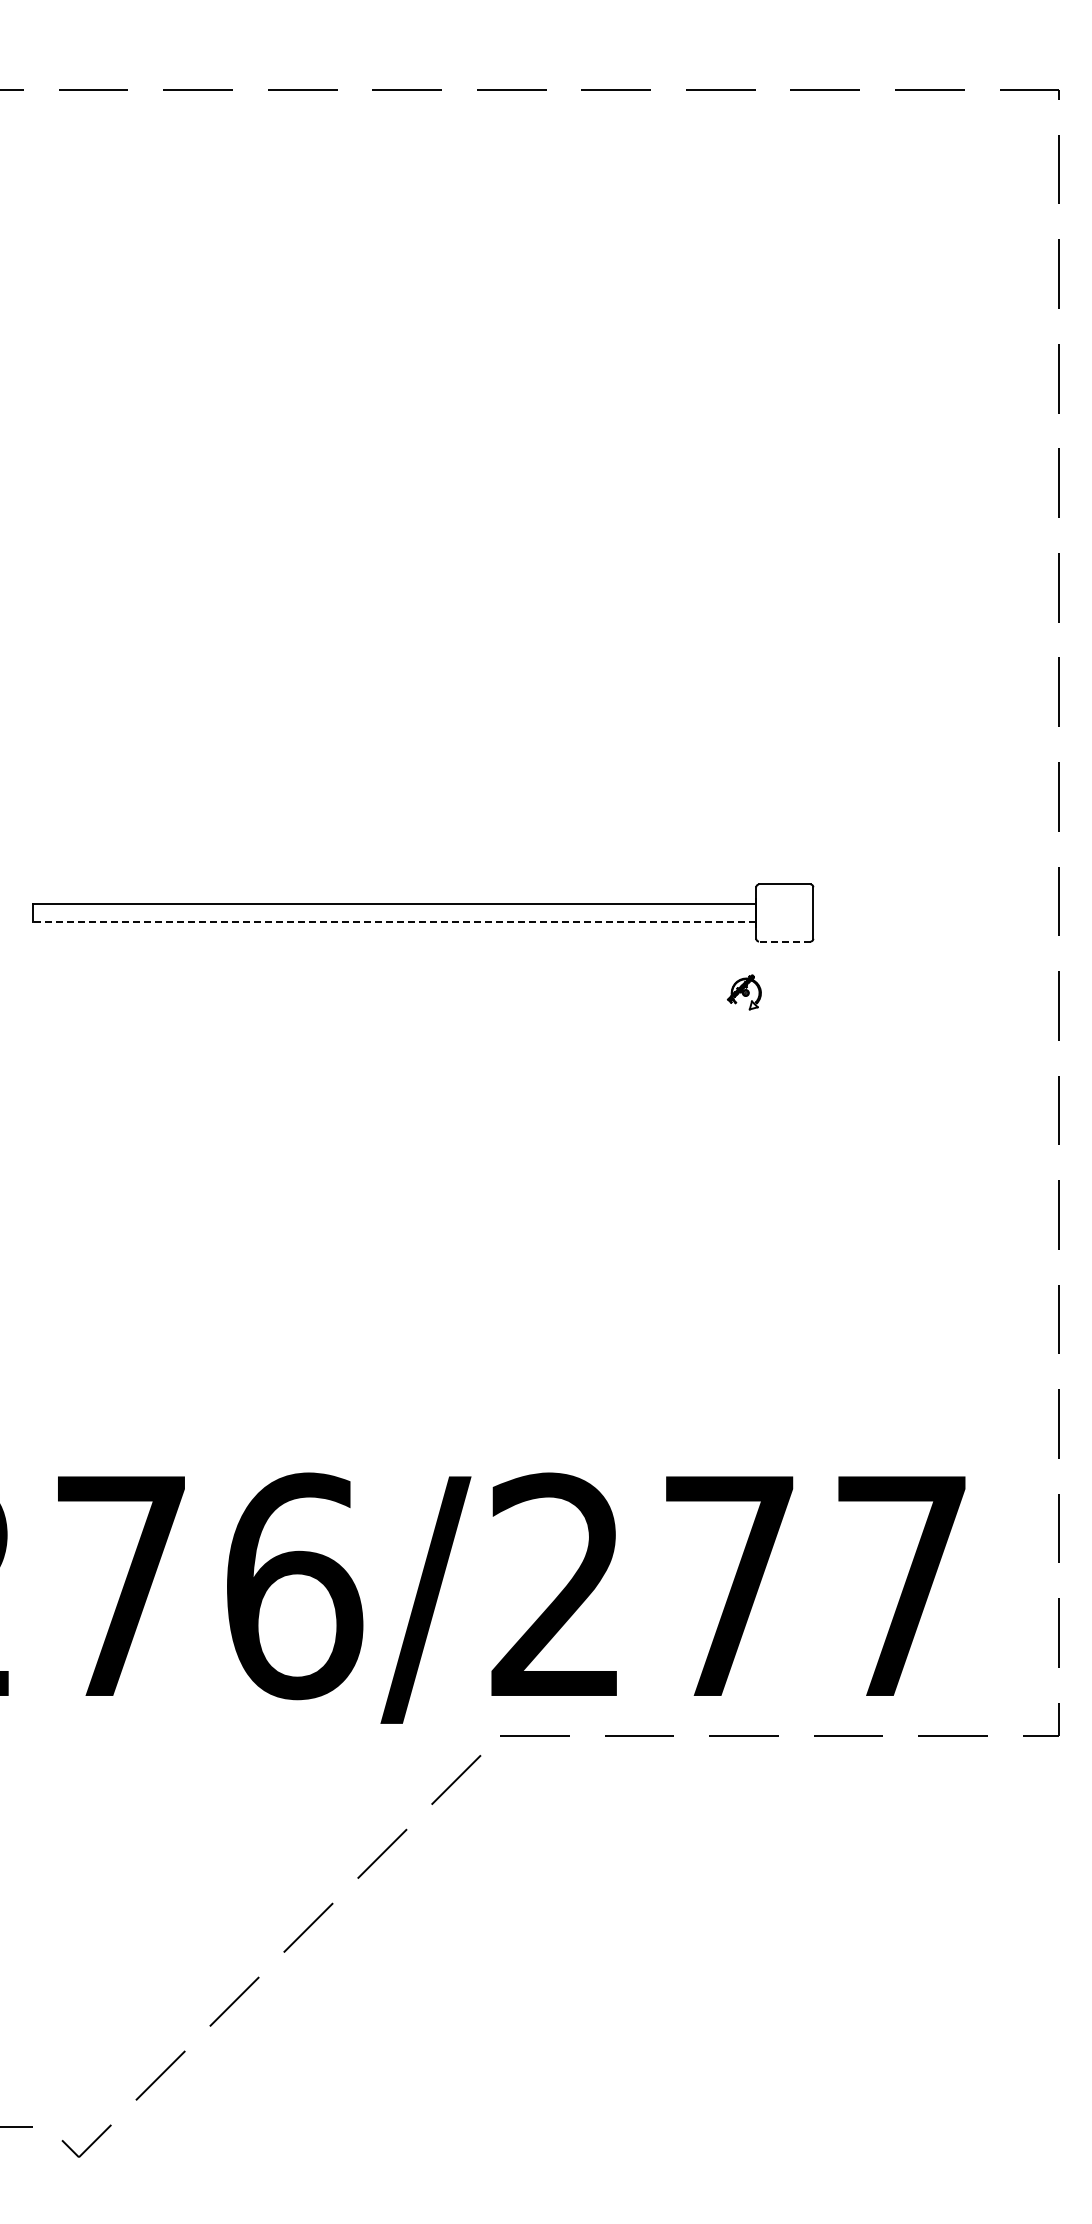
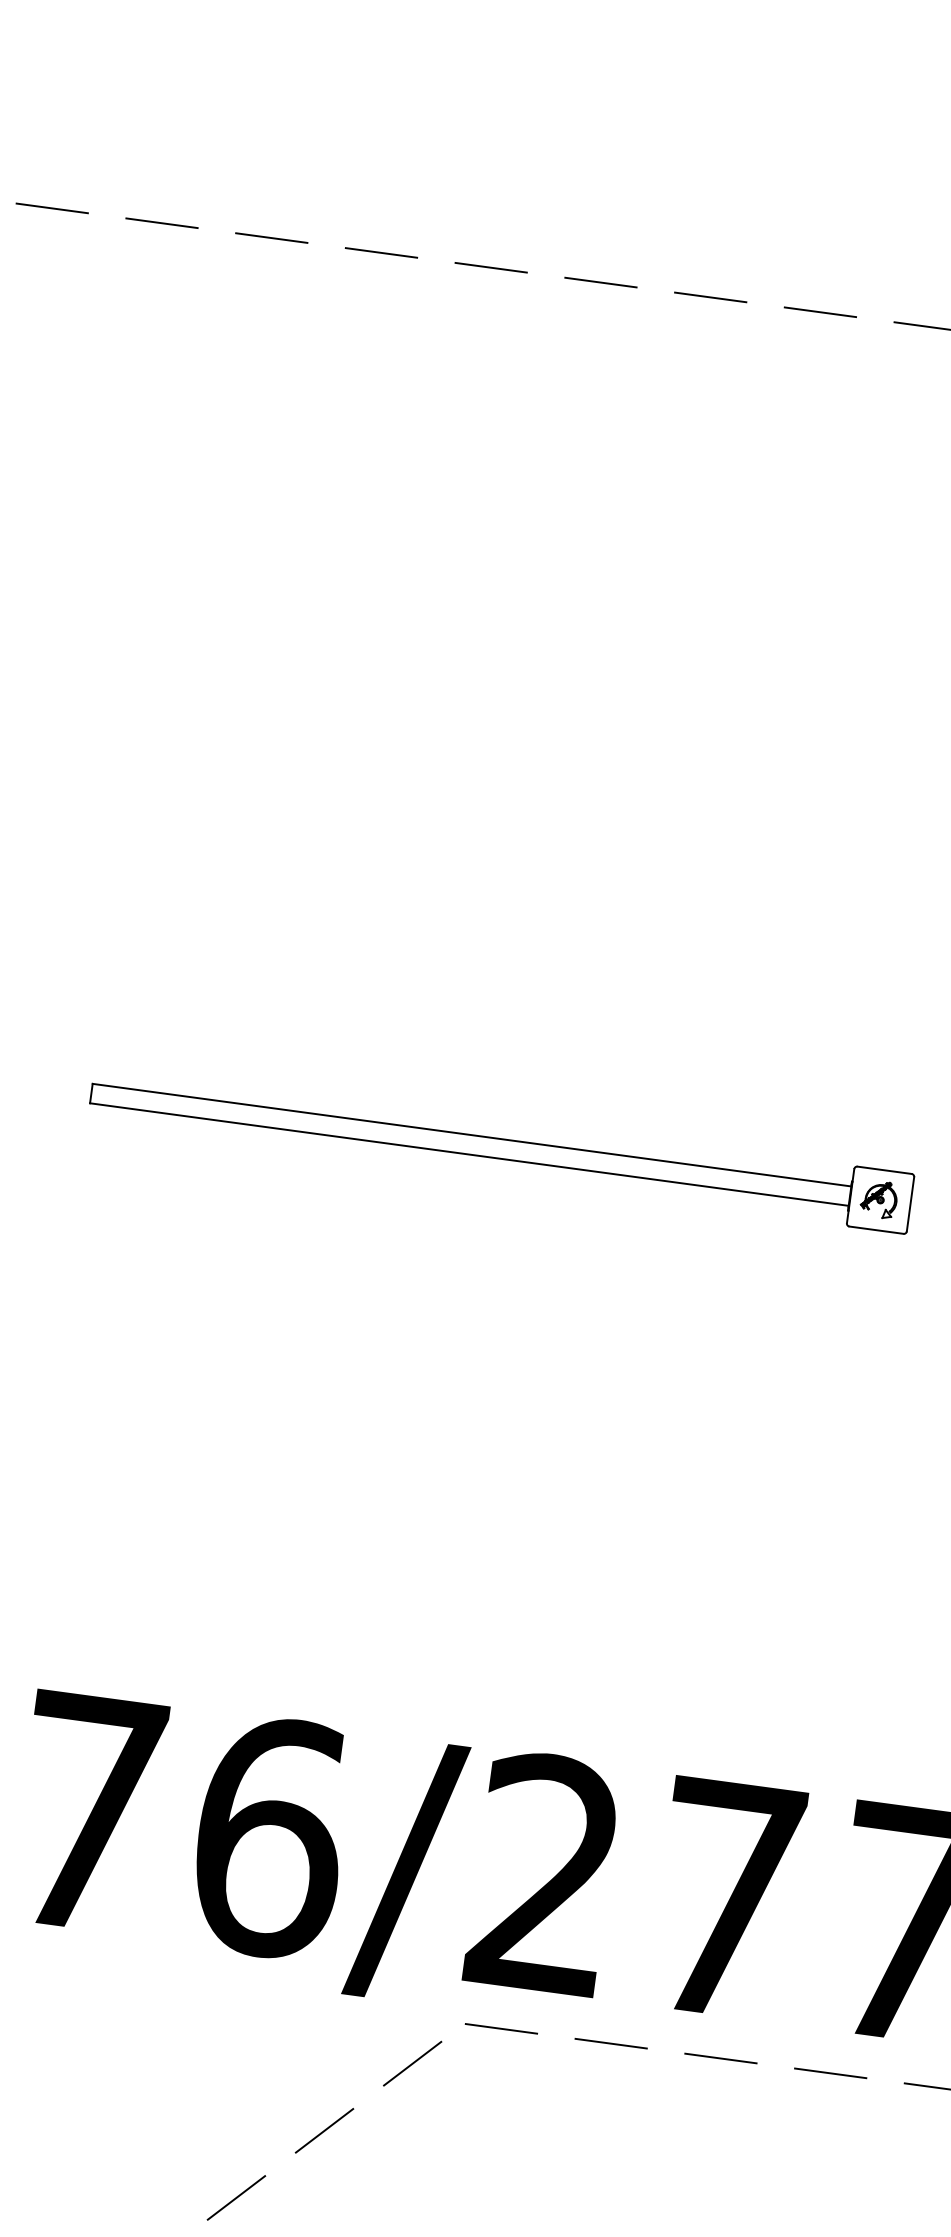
line: (393, 922) -> (468, 1154), dashed -> solid
line: (784, 941) -> (876, 1230), dashed -> solid
part: (744, 992) -> (879, 1199), moved

